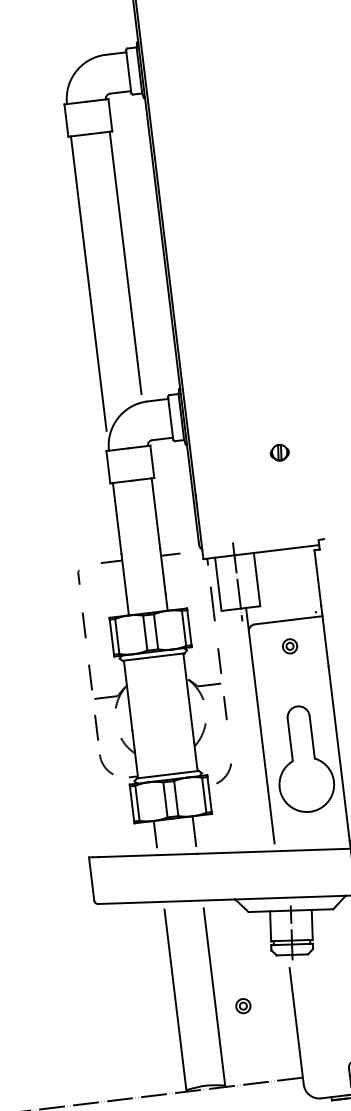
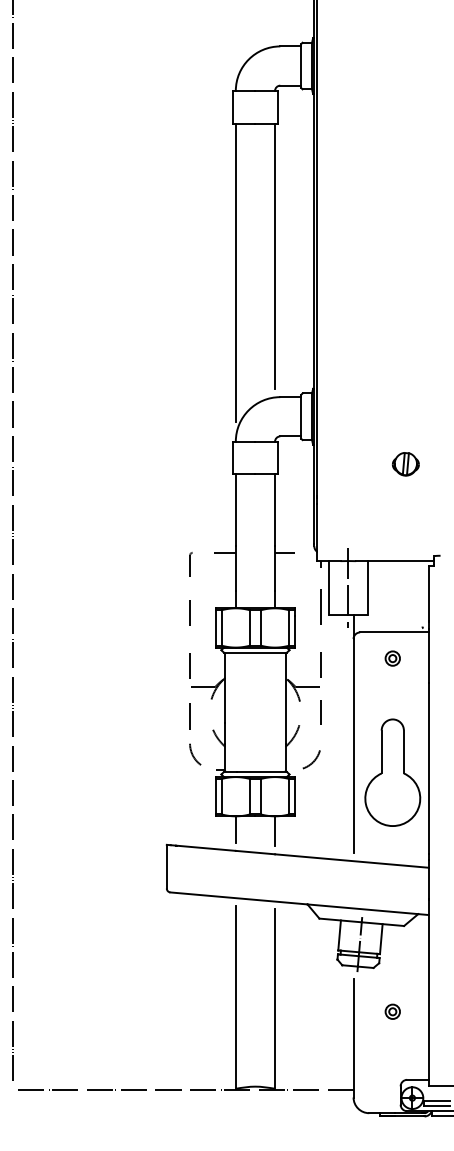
part: (279, 453) -> (405, 464), size x1.43
part: (78, 577) -> (190, 564), size x1.67
arc: (226, 774) -> (313, 760), moved
part: (243, 1005) -> (392, 1011), moved

